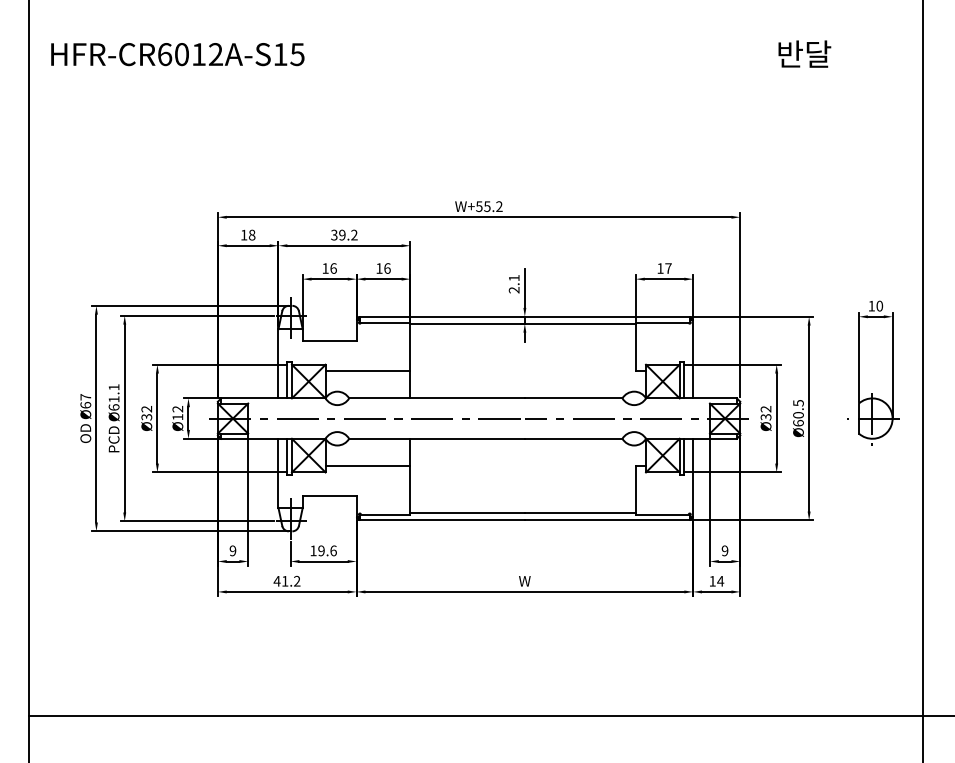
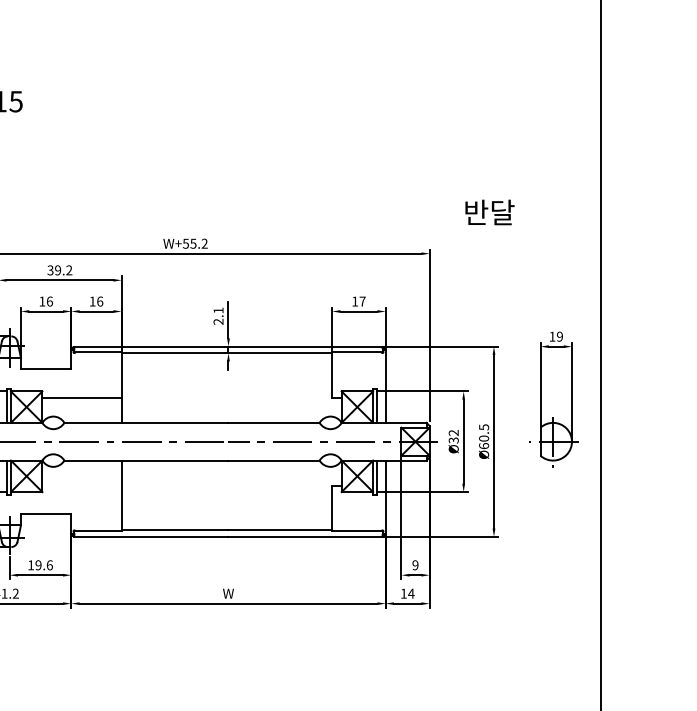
text: (804, 53) -> (489, 211), moved
text: (879, 306) -> (559, 337), 10 -> 19
line: (367, 465) -> (81, 485), removed

